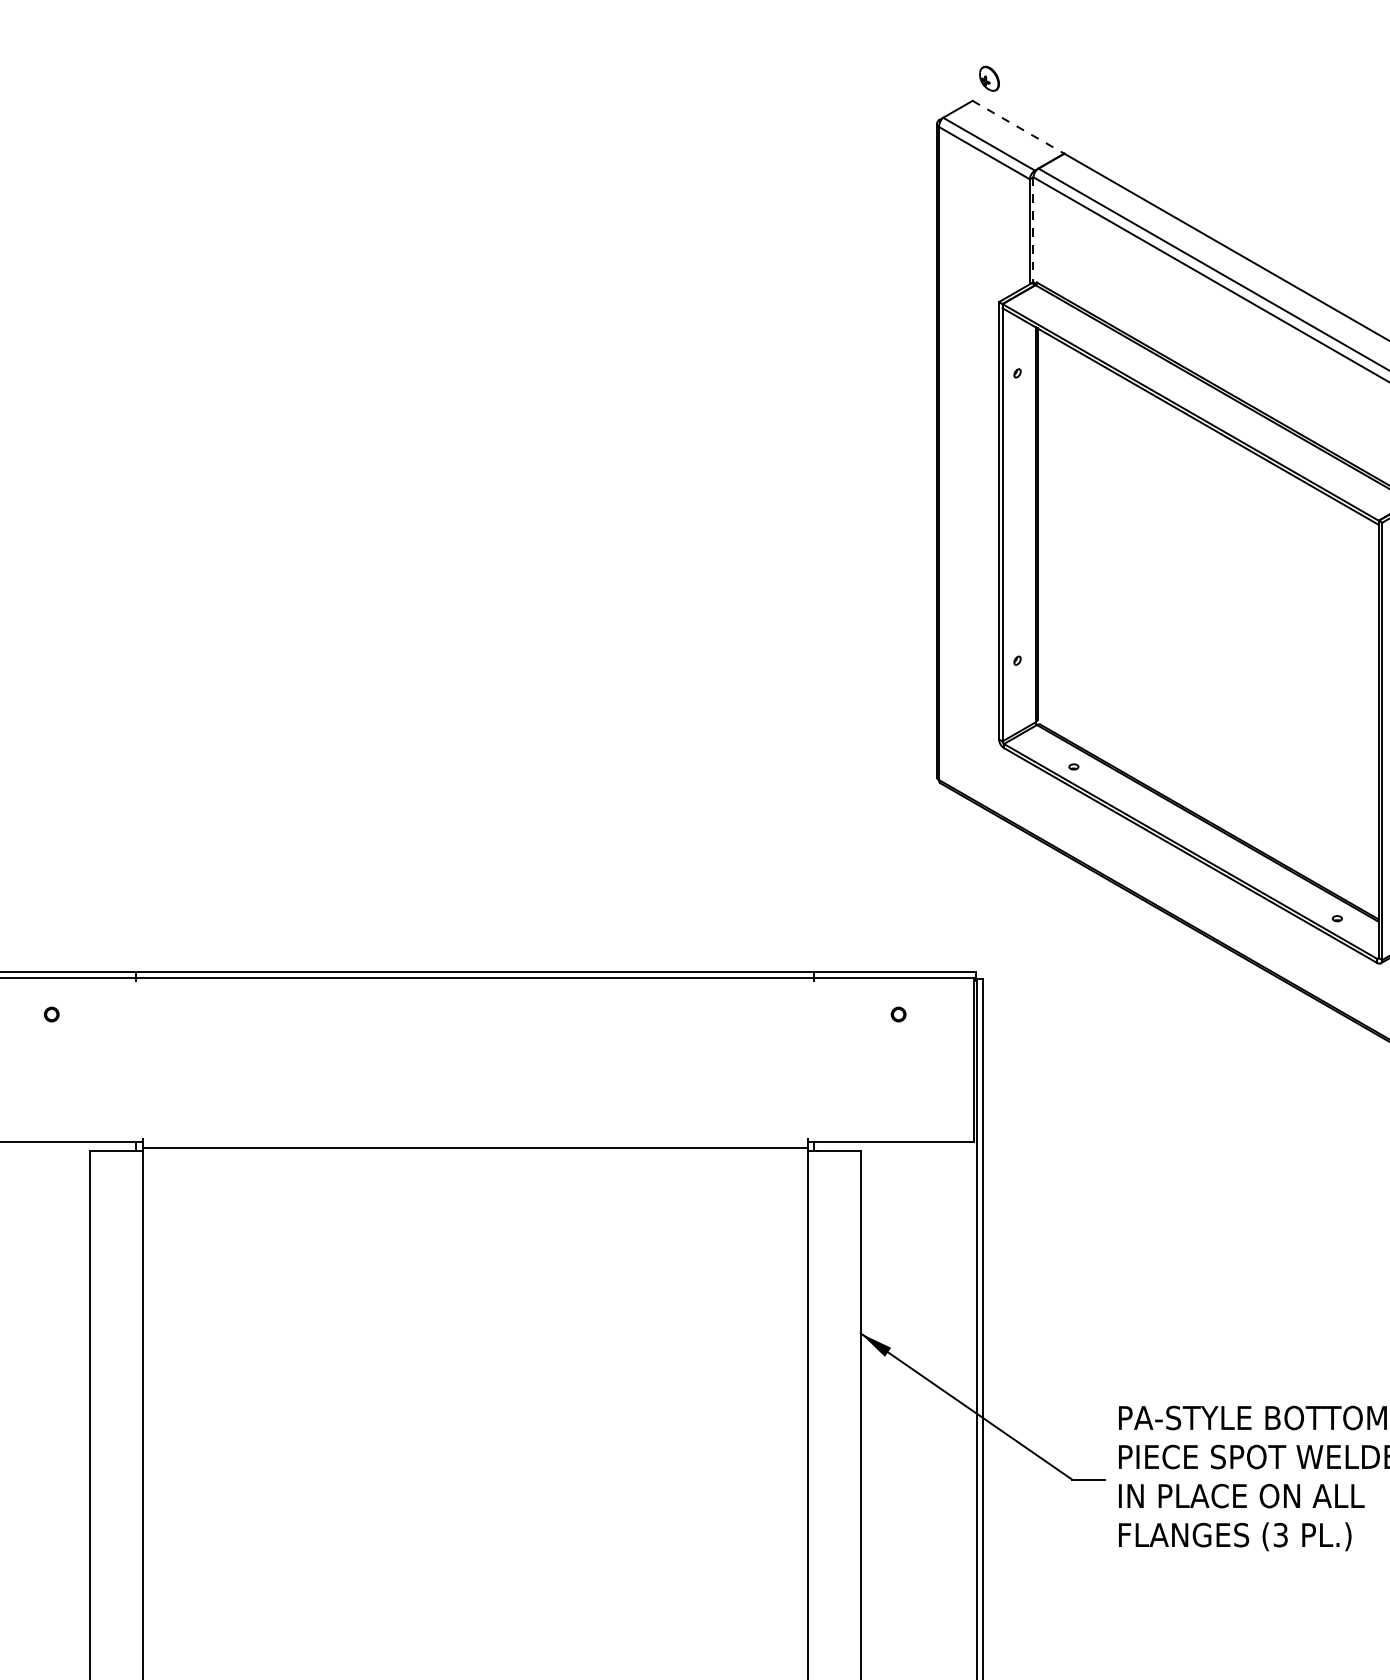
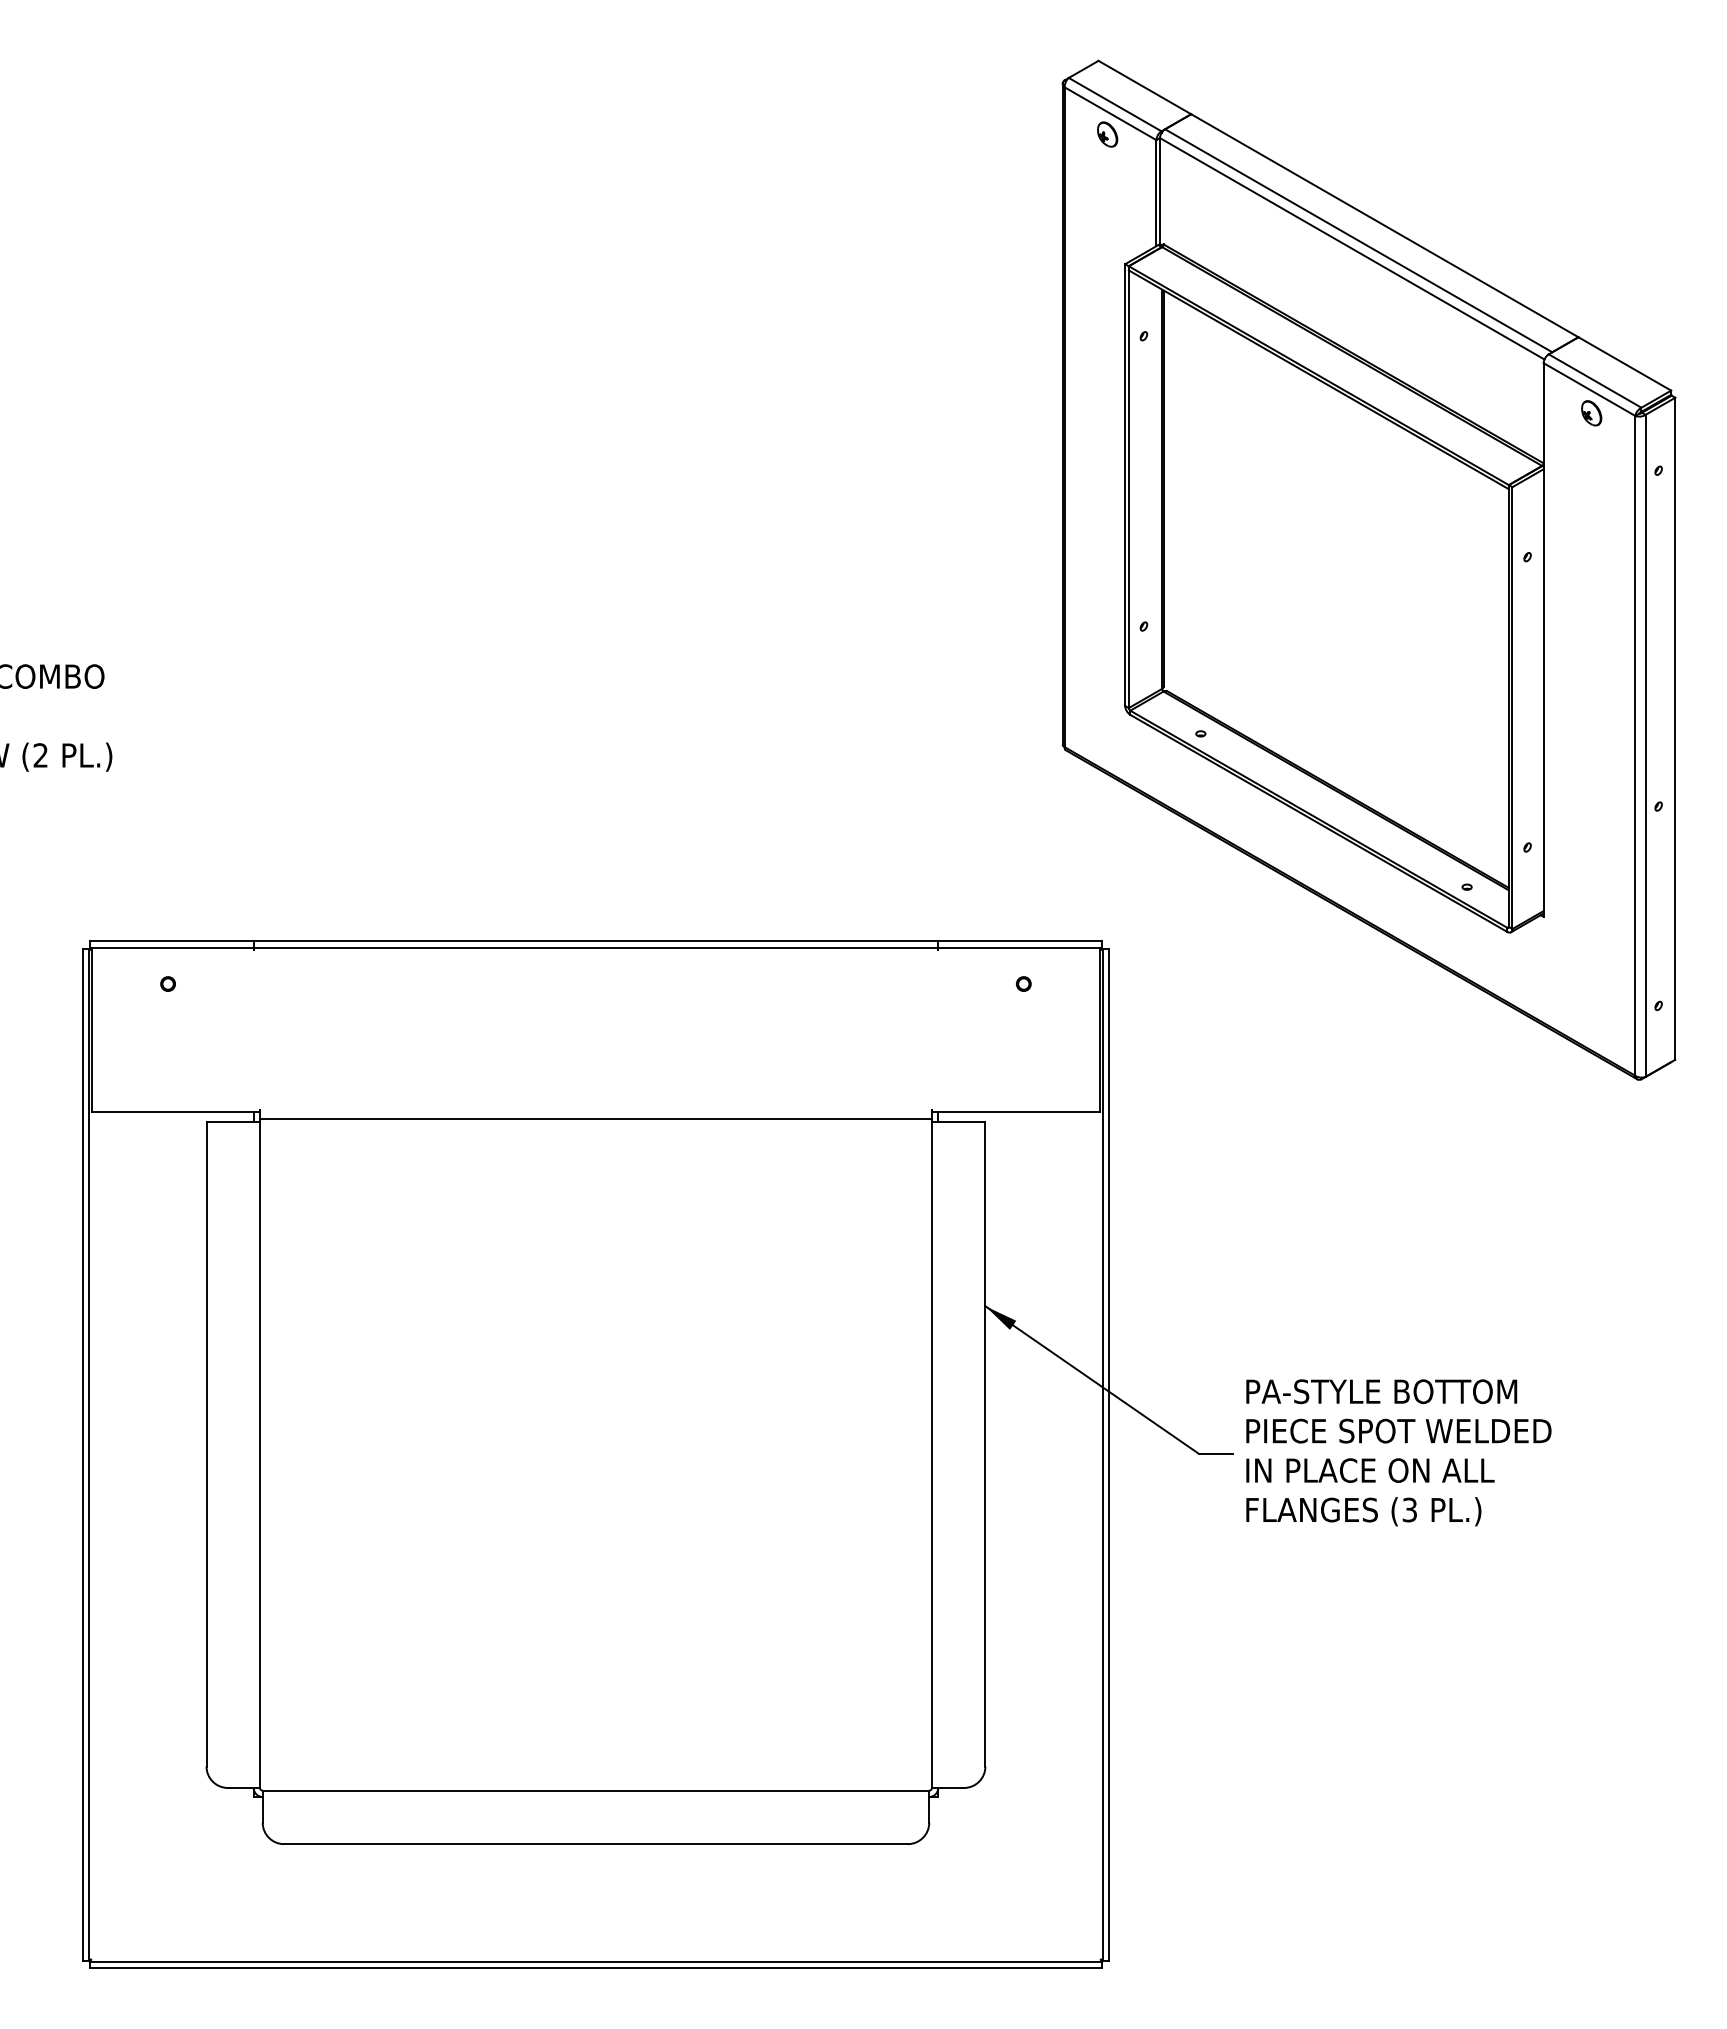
part: (989, 78) -> (1107, 134), moved
line: (1019, 127) -> (1145, 87), dashed -> solid
line: (1033, 231) -> (1160, 192), dashed -> solid

